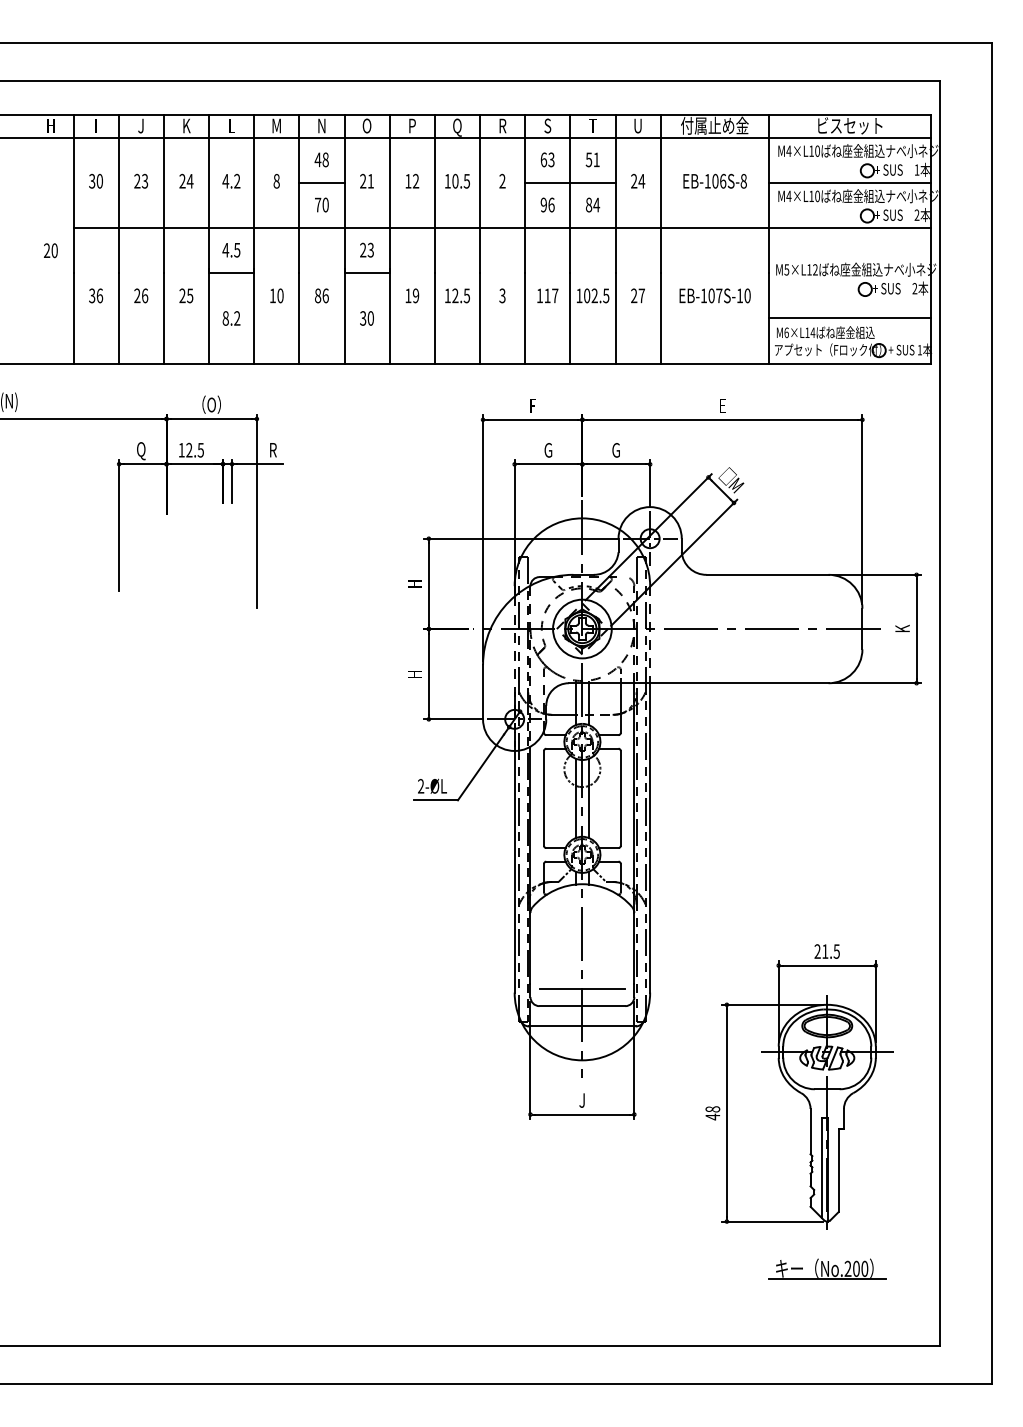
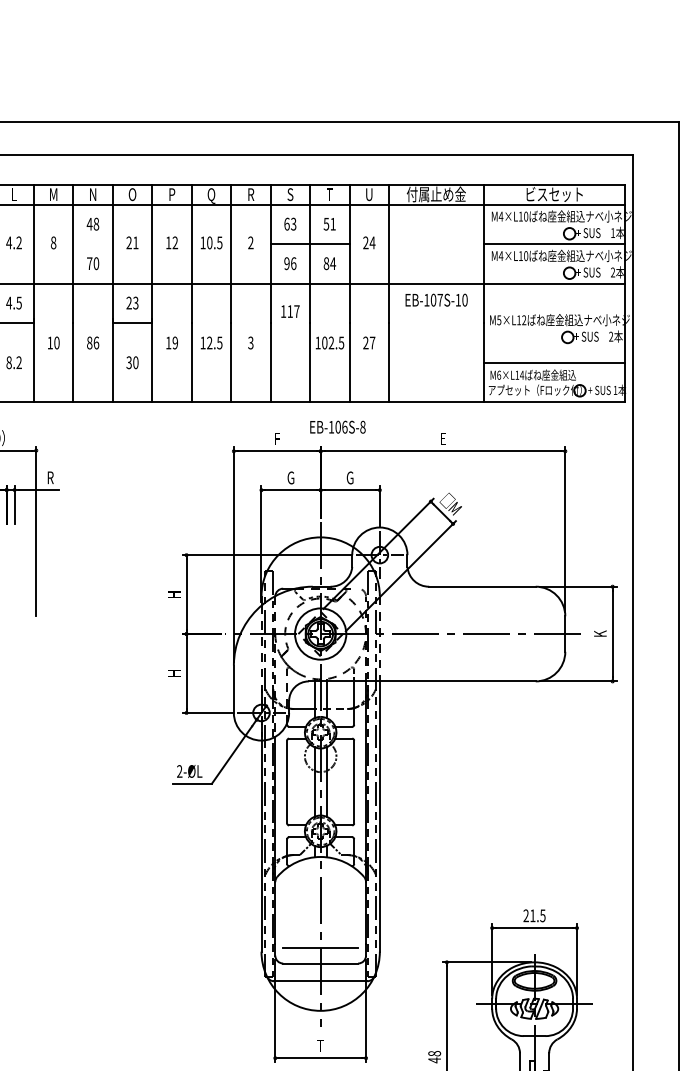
text: (714, 180) -> (337, 426), moved
line: (321, 183) -> (92, 244), removed
text: (547, 295) -> (290, 311), moved
text: (714, 295) -> (436, 299), moved
text: (582, 1100) -> (320, 1045), J -> T

